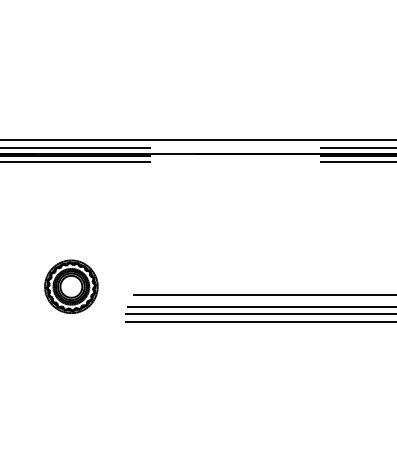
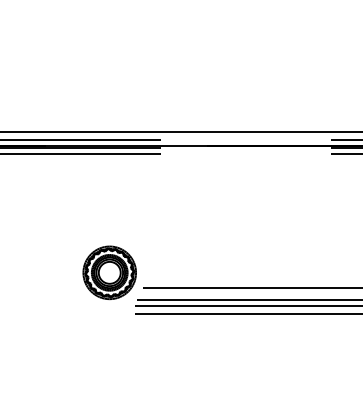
part: (71, 286) -> (109, 272), moved

